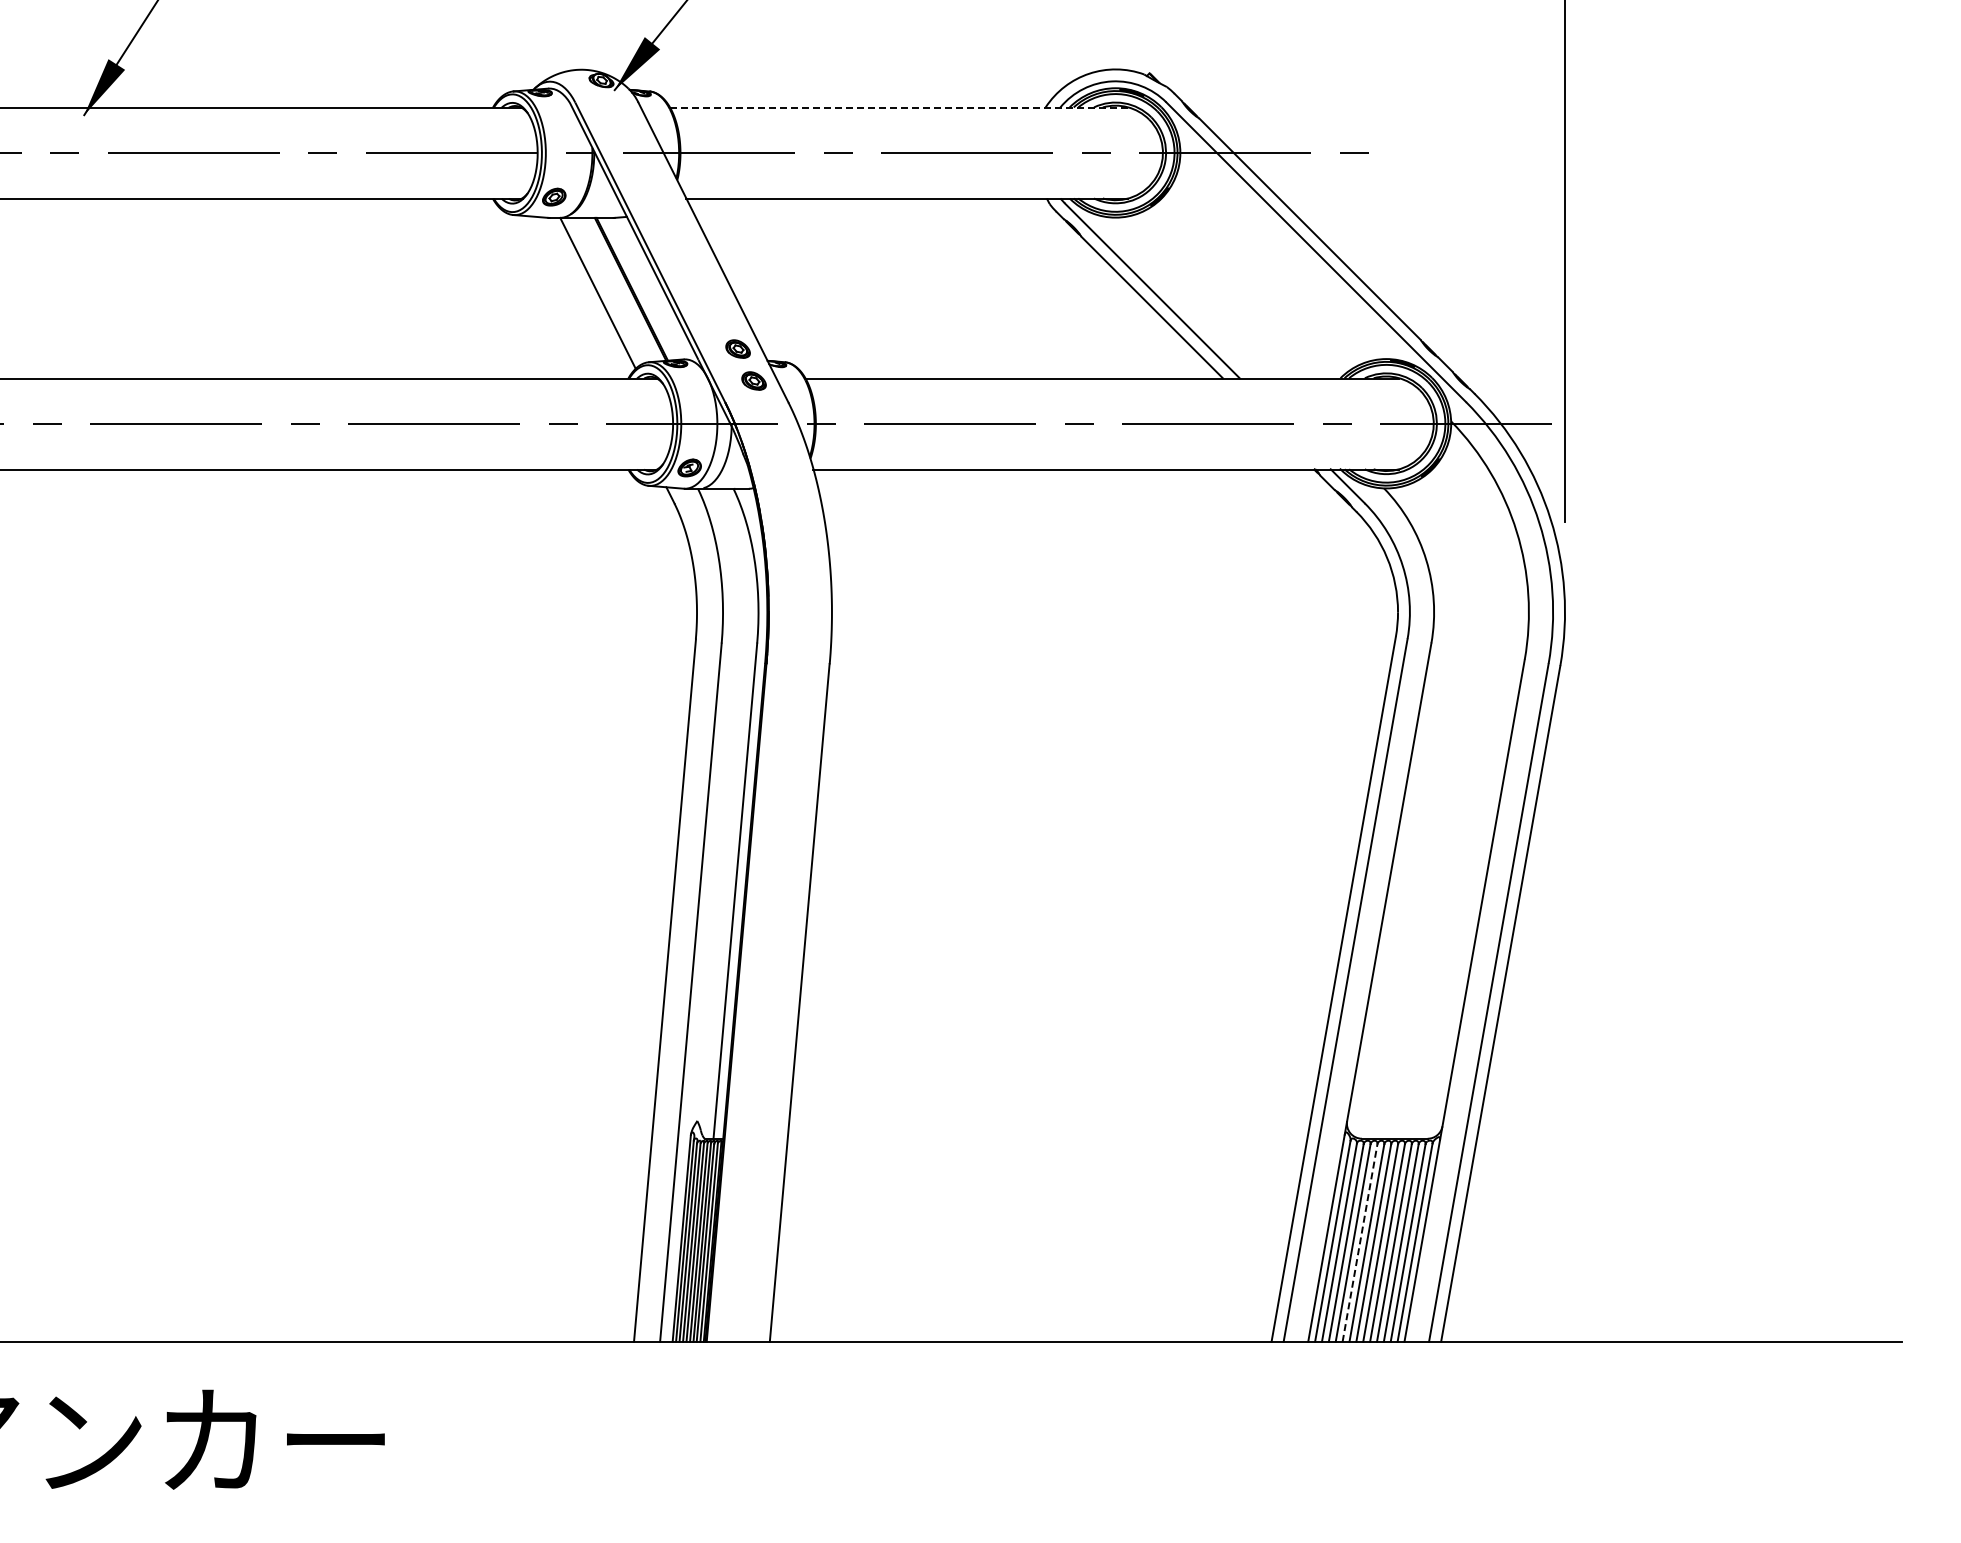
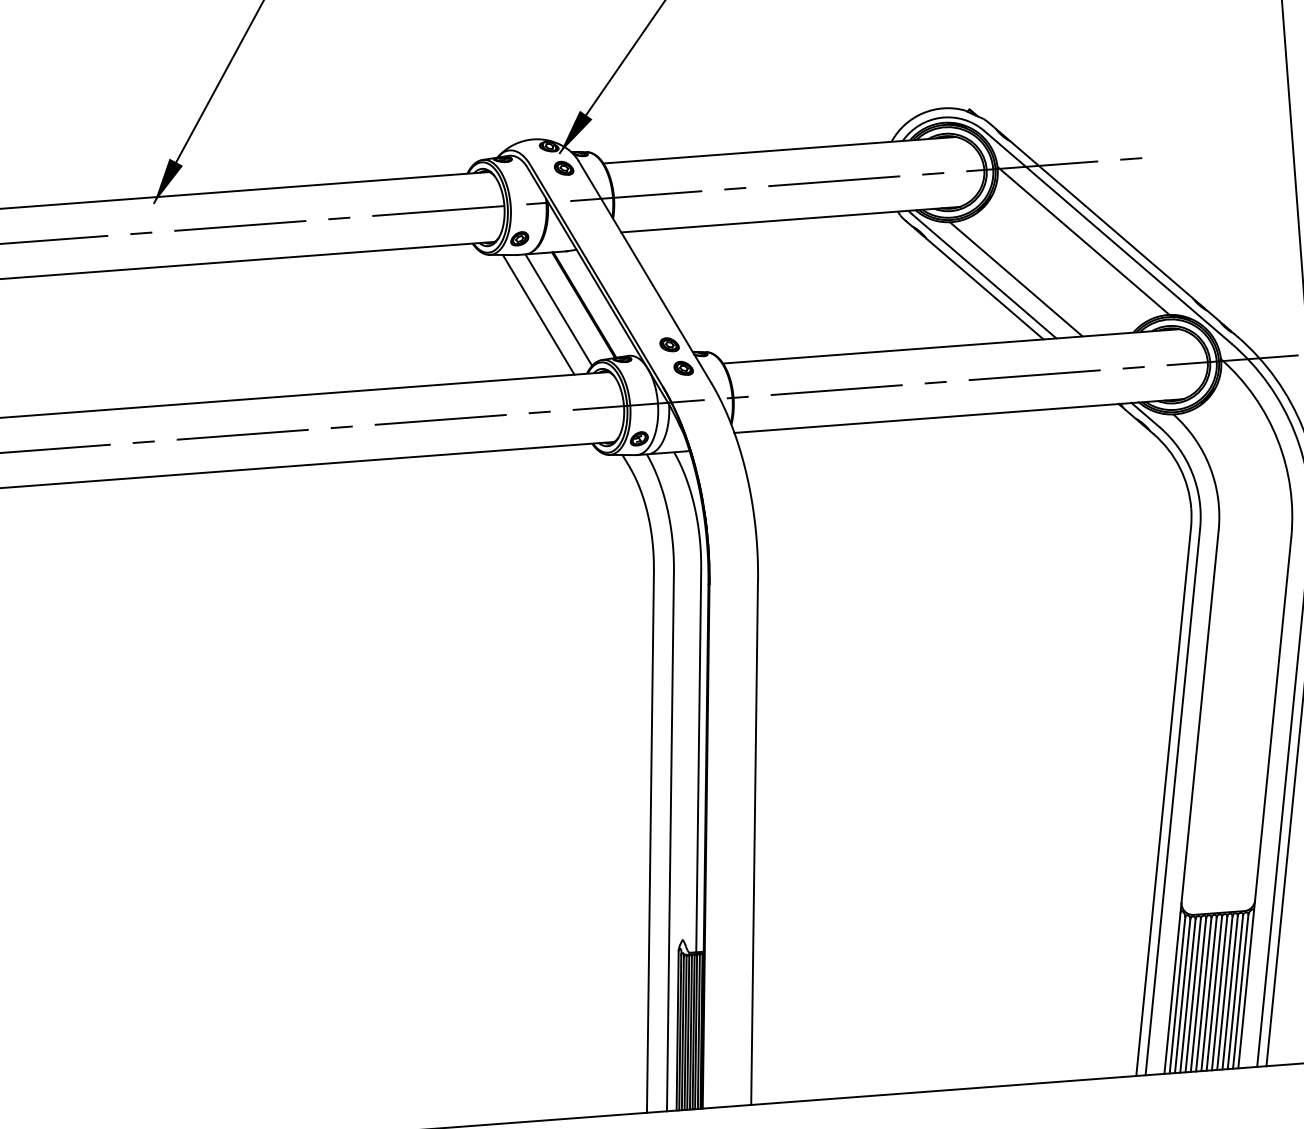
line: (899, 107) -> (779, 150), dashed -> solid
part: (618, 109) -> (563, 167), added
line: (1284, 254) -> (1083, 240), added
line: (571, 297) -> (538, 314), added
line: (1193, 297) -> (1016, 278), added
line: (1360, 1242) -> (1198, 994), dashed -> solid

